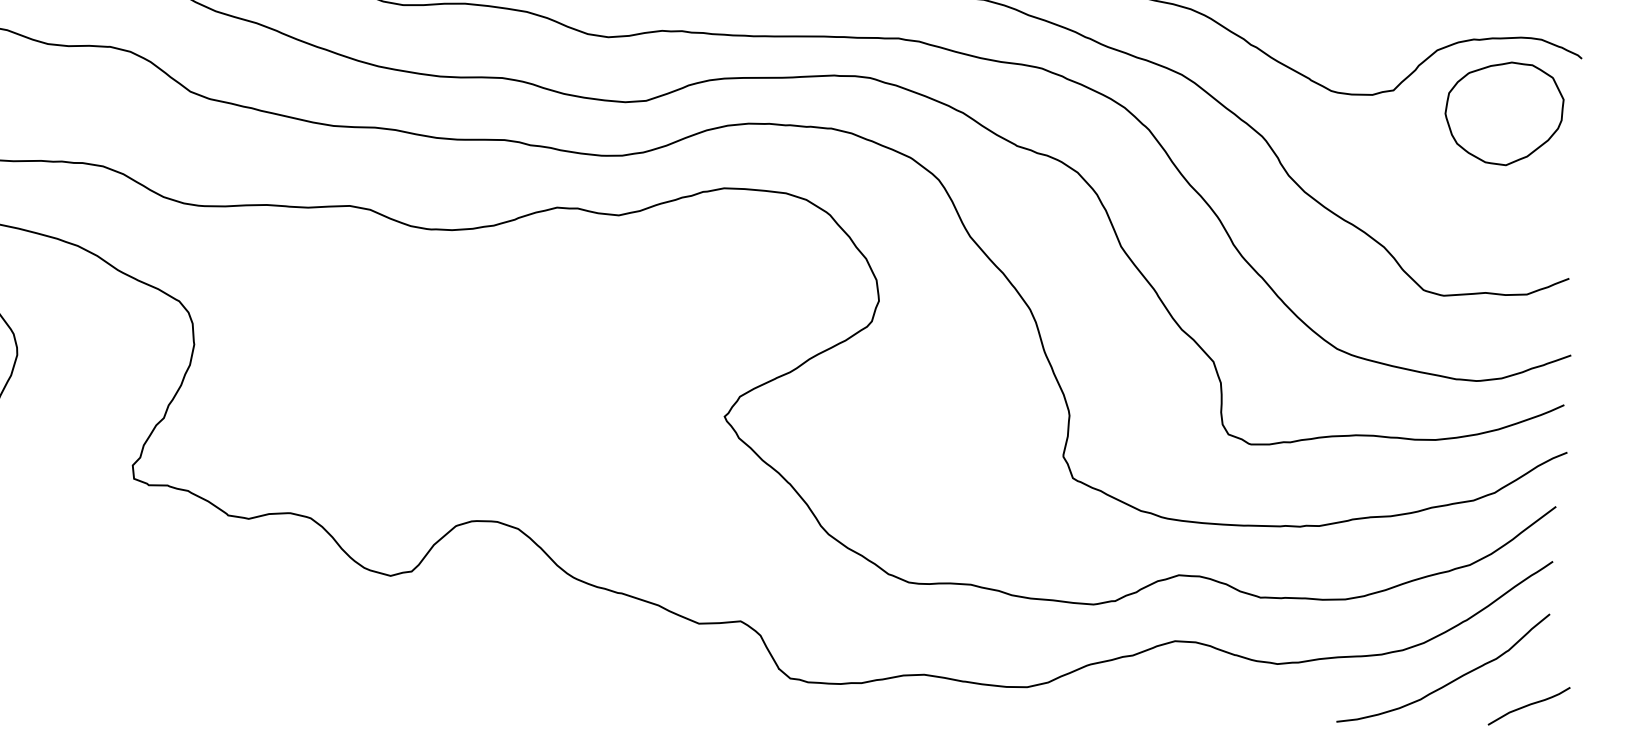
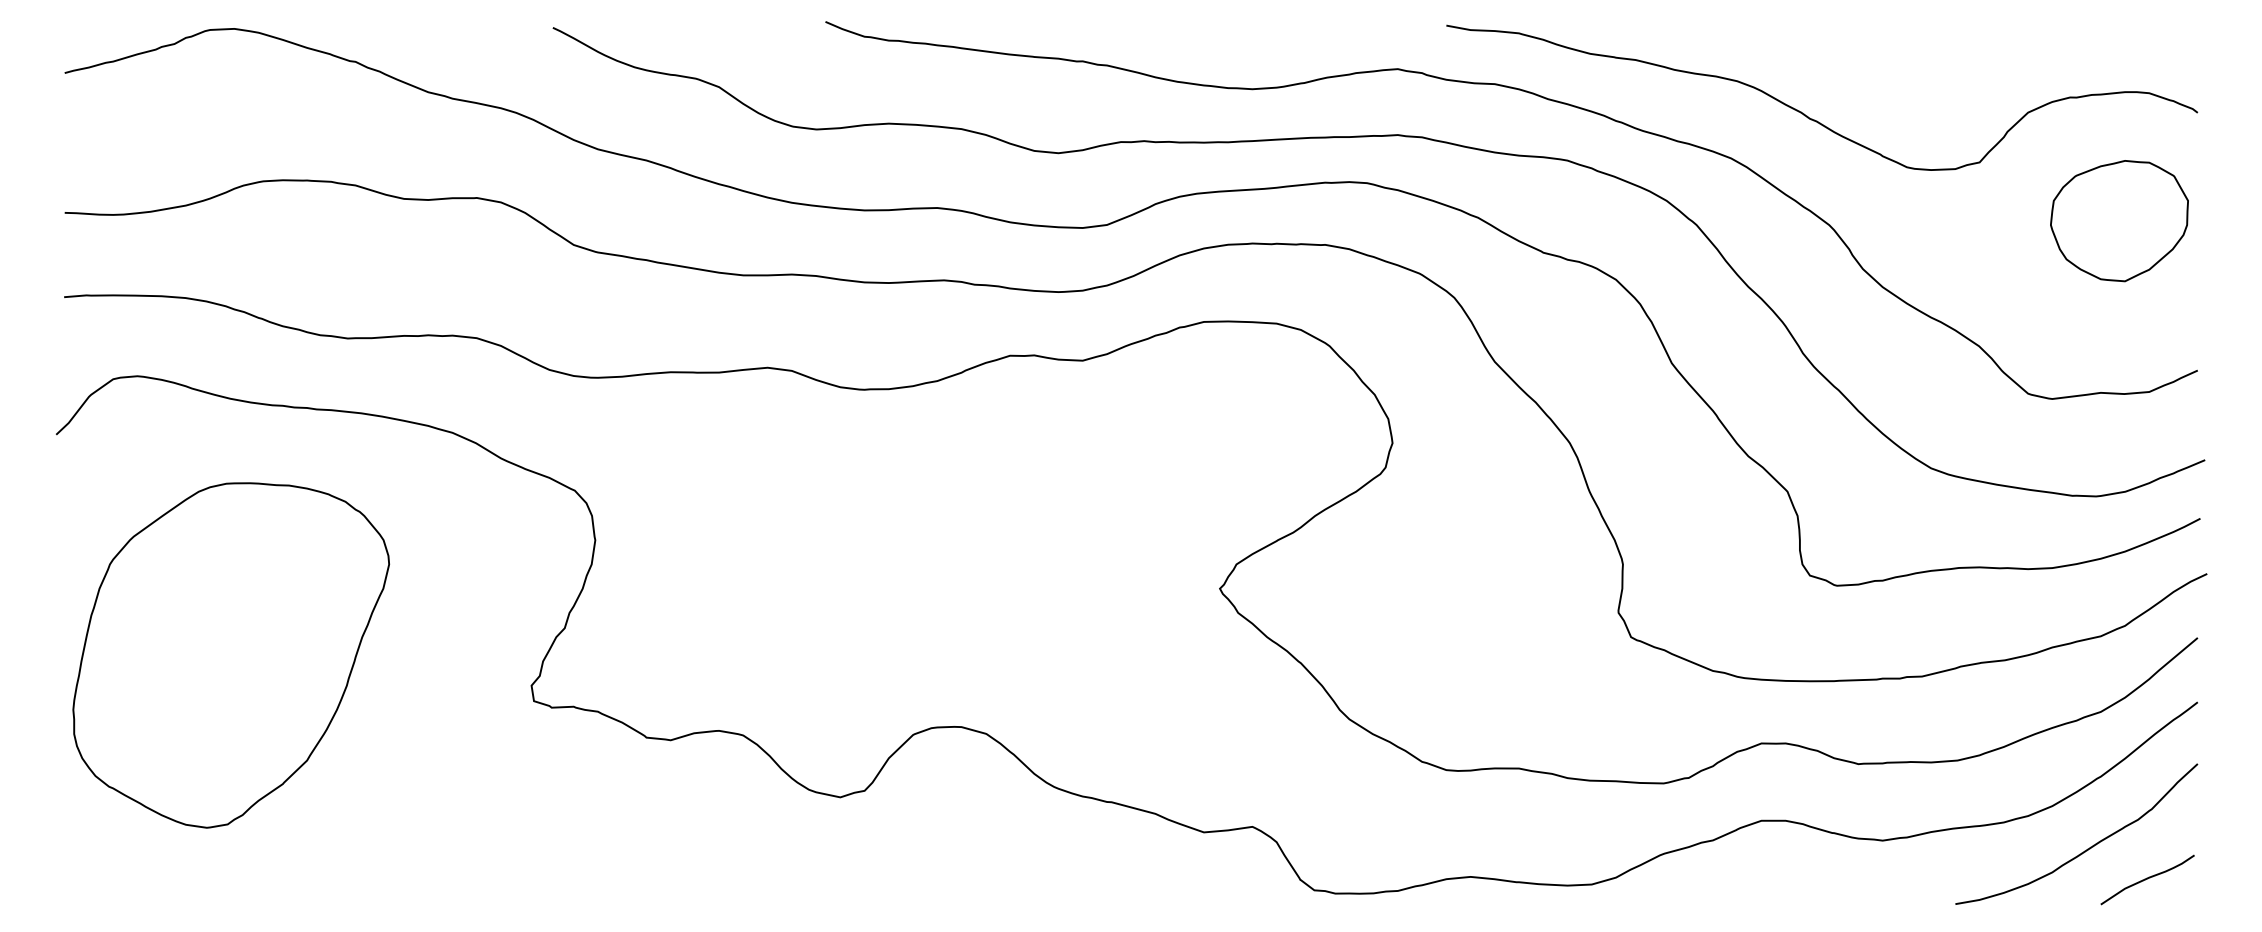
part: (1504, 113) -> (2119, 221), moved
curve: (1529, 705) -> (2147, 879), moved

